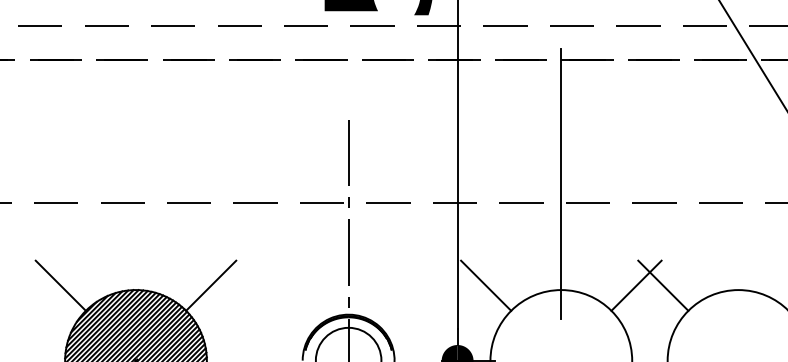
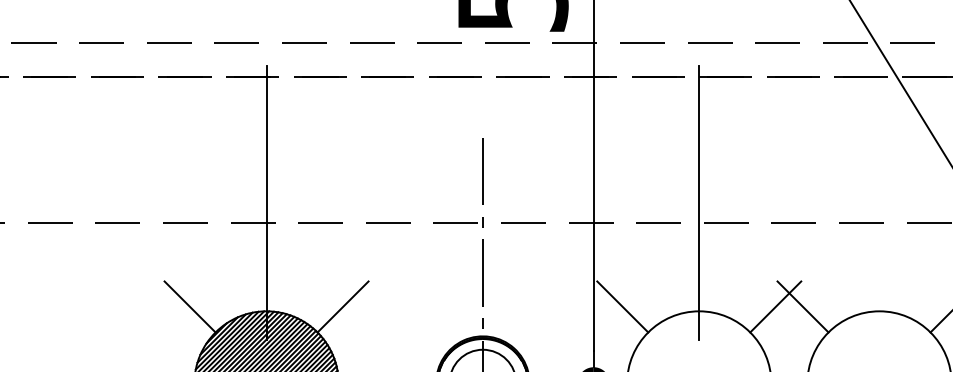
line: (135, 184) -> (266, 203), added

